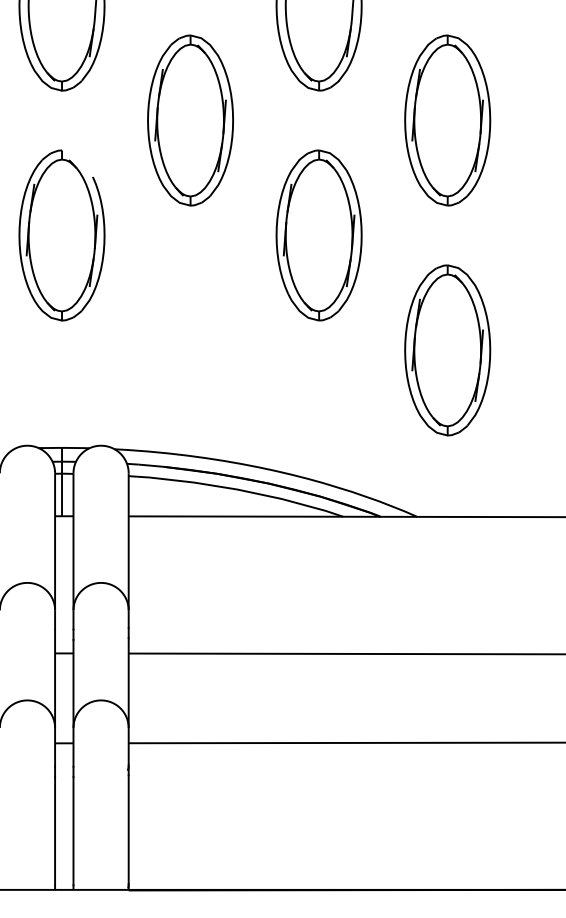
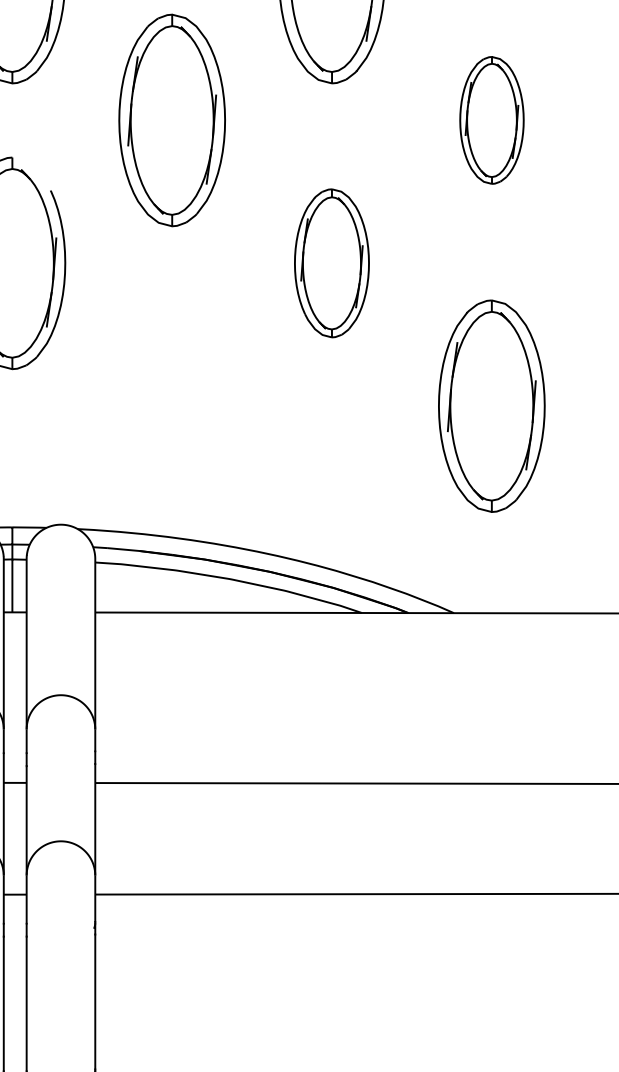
part: (447, 120) -> (491, 120), size x0.6
part: (318, 235) -> (331, 263), size x0.7

